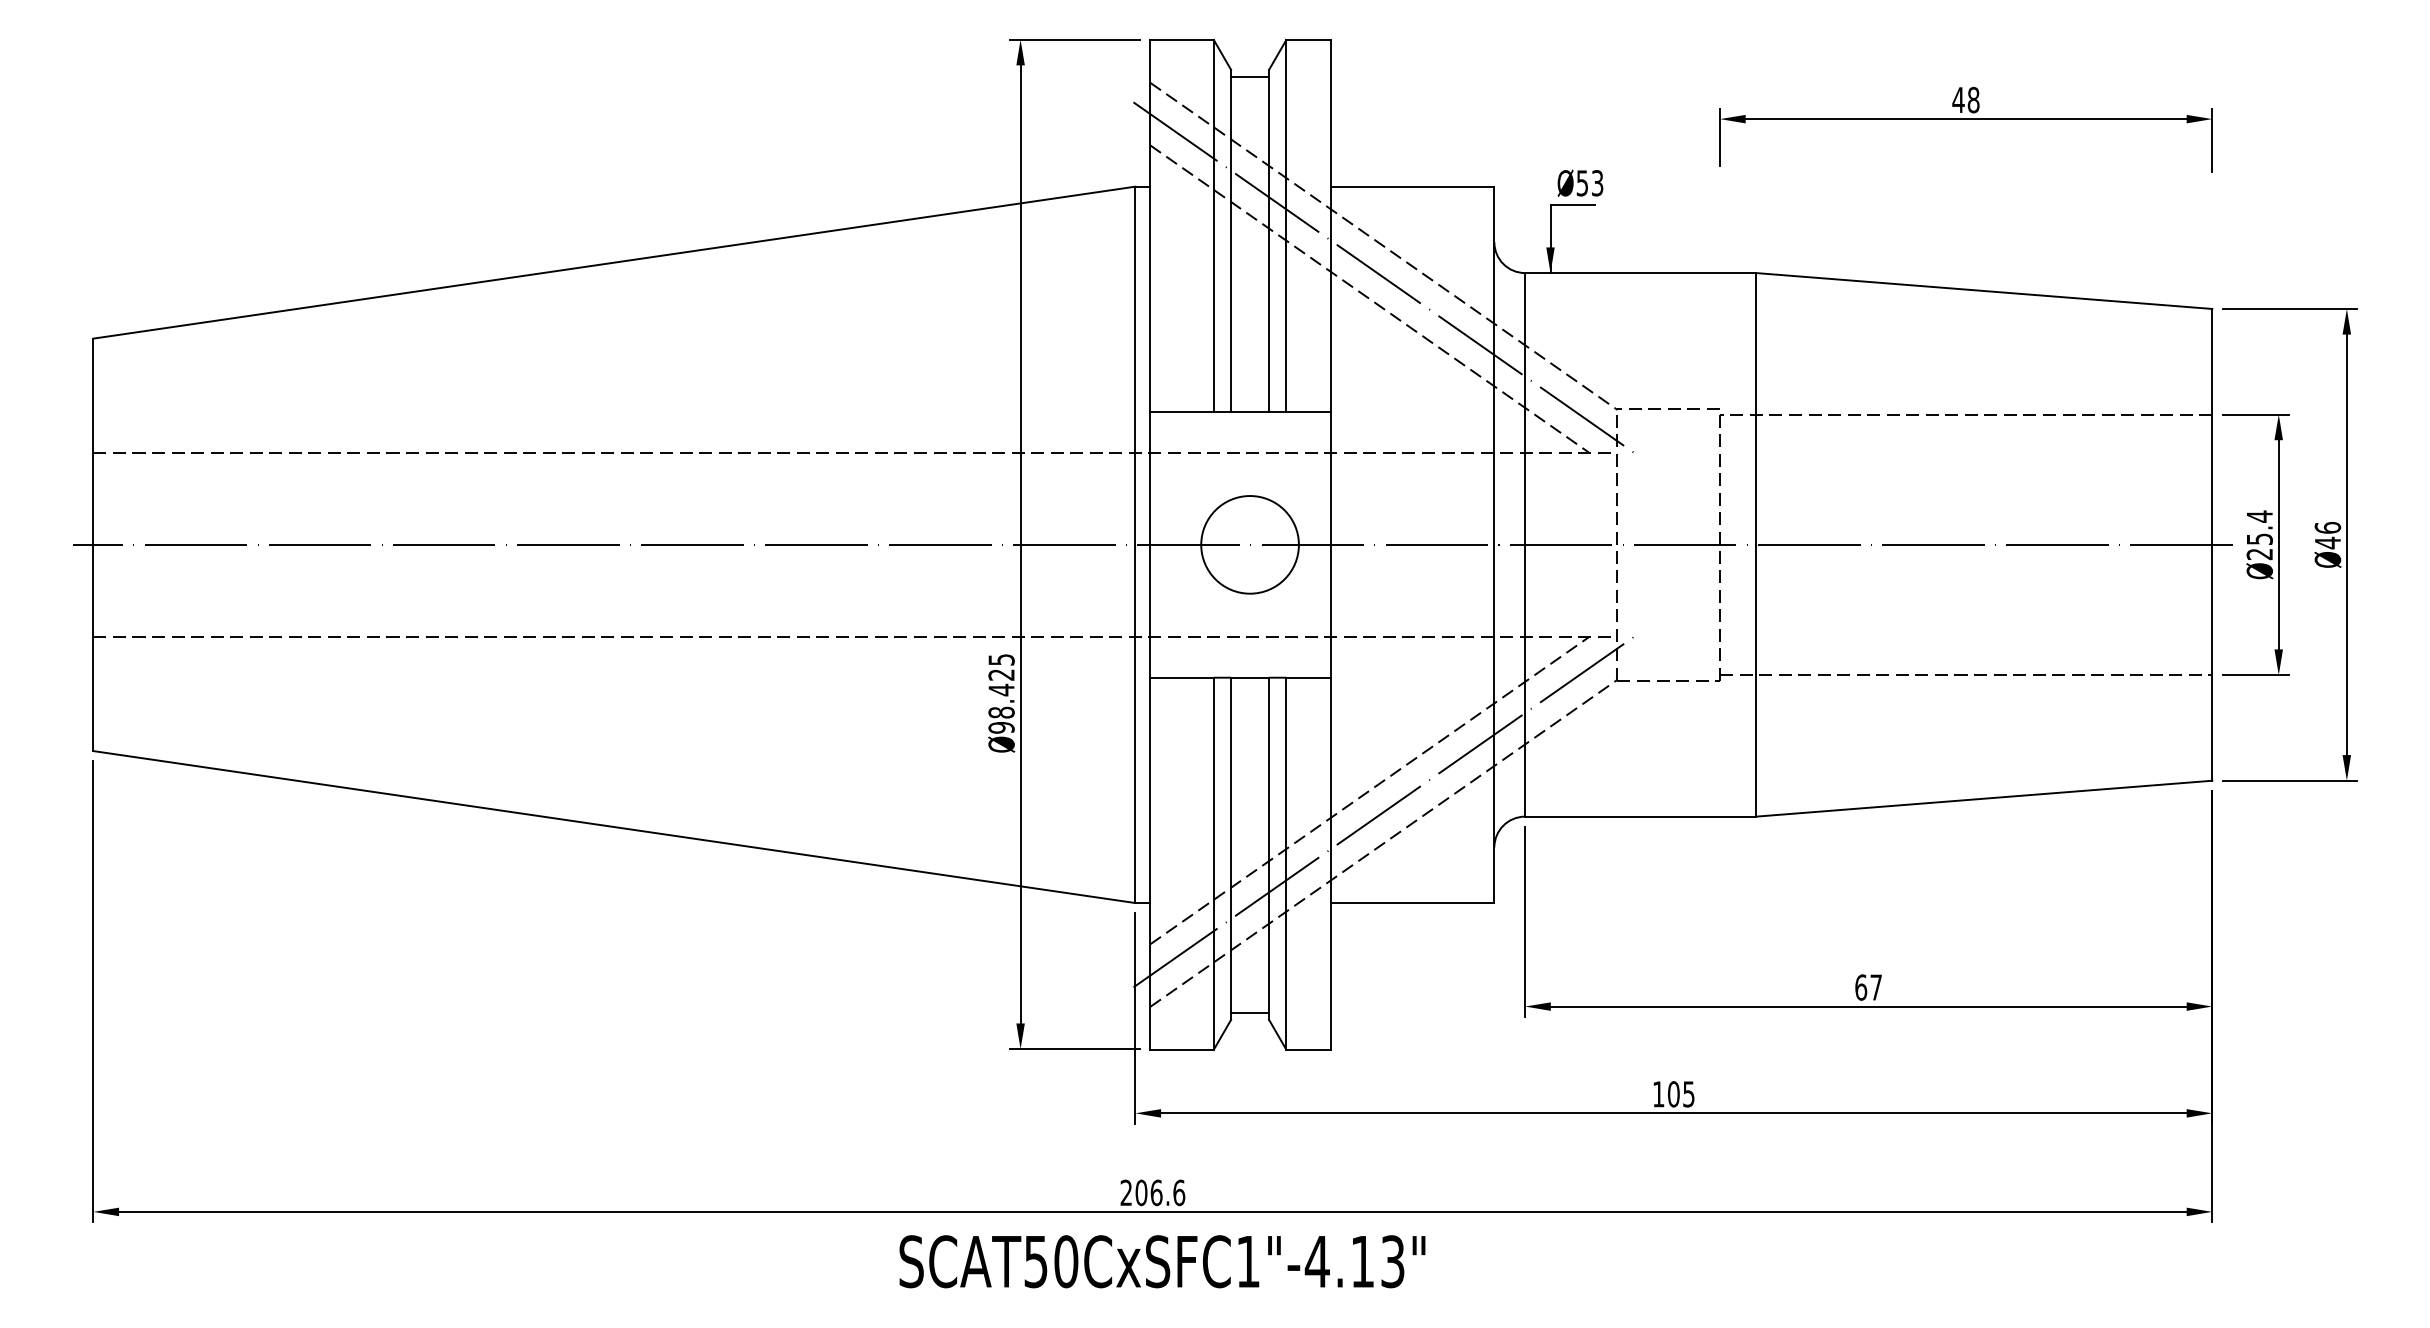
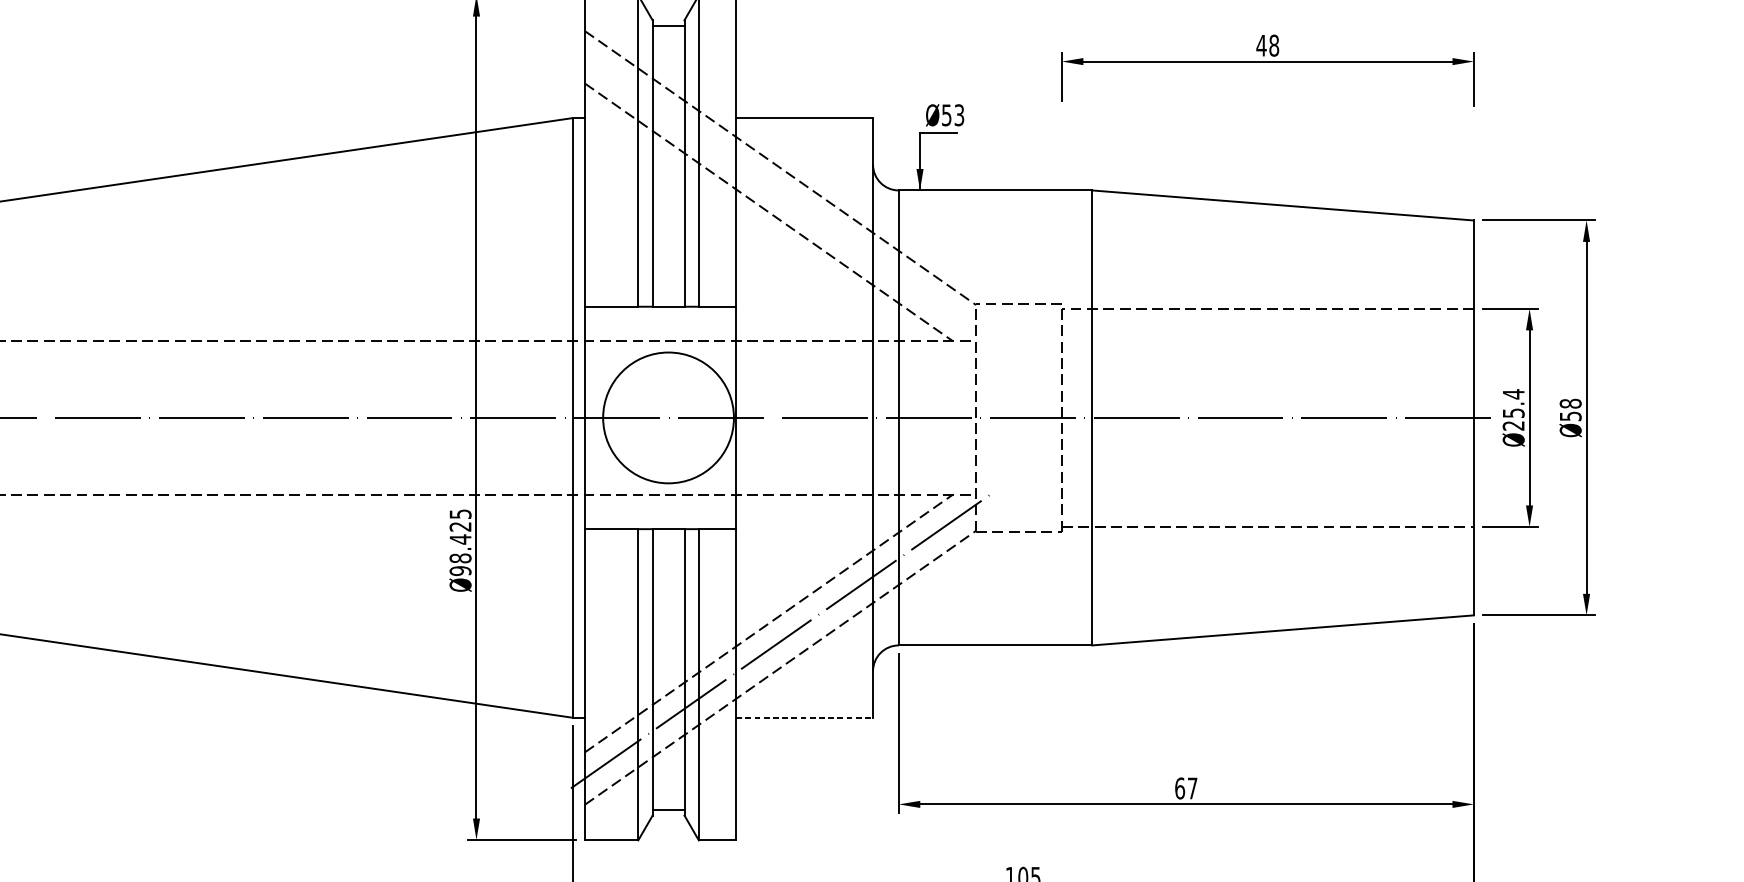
line: (1383, 277) -> (780, 194), removed
text: (2327, 535) -> (1570, 410), Ø46 -> Ø58
circle: (1249, 544) -> (668, 417), size x1.6
line: (1412, 903) -> (804, 718), solid -> dashed

